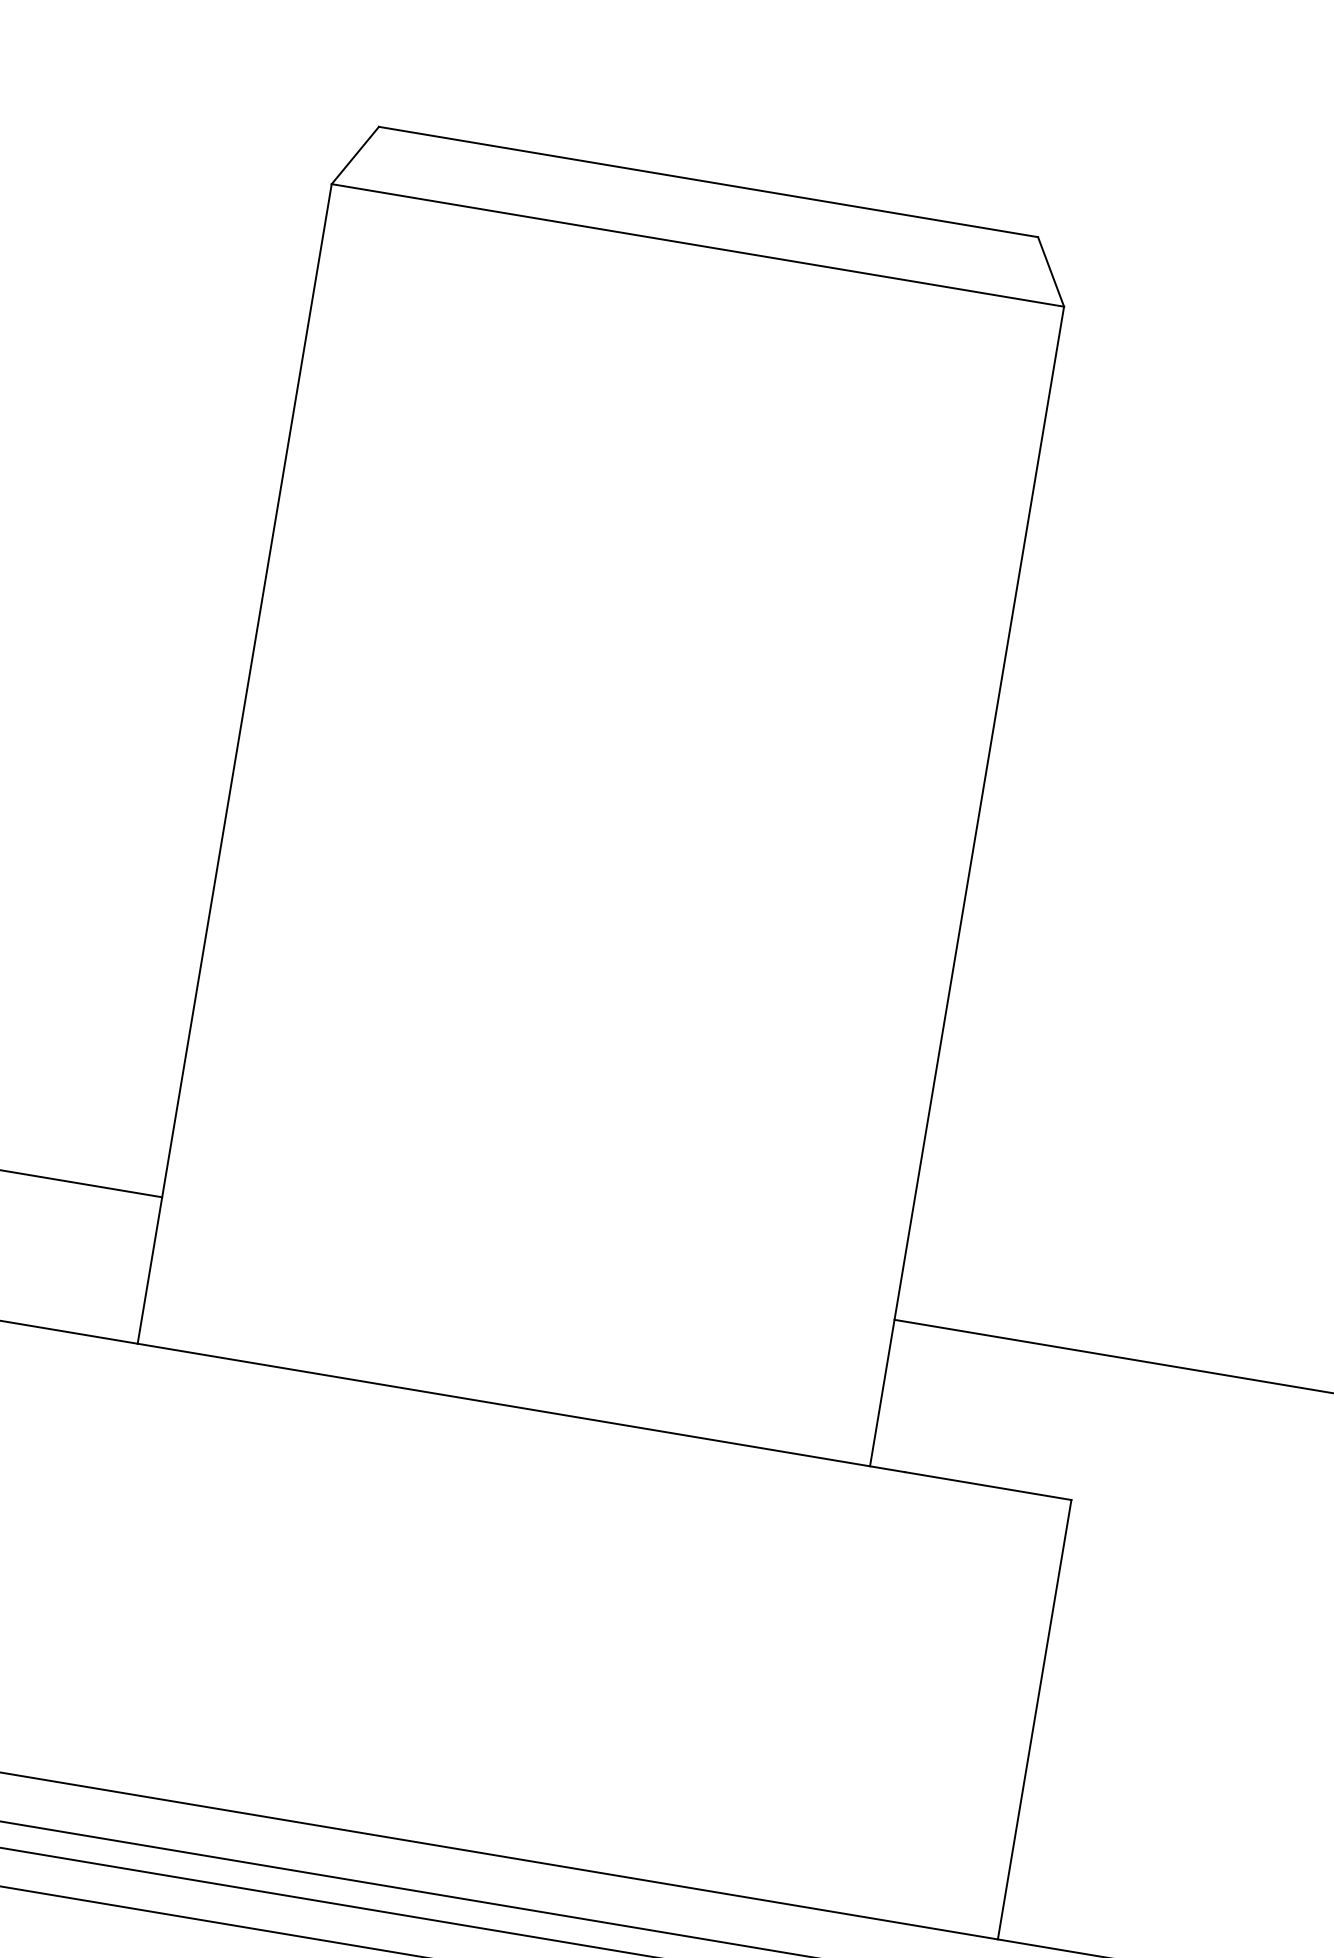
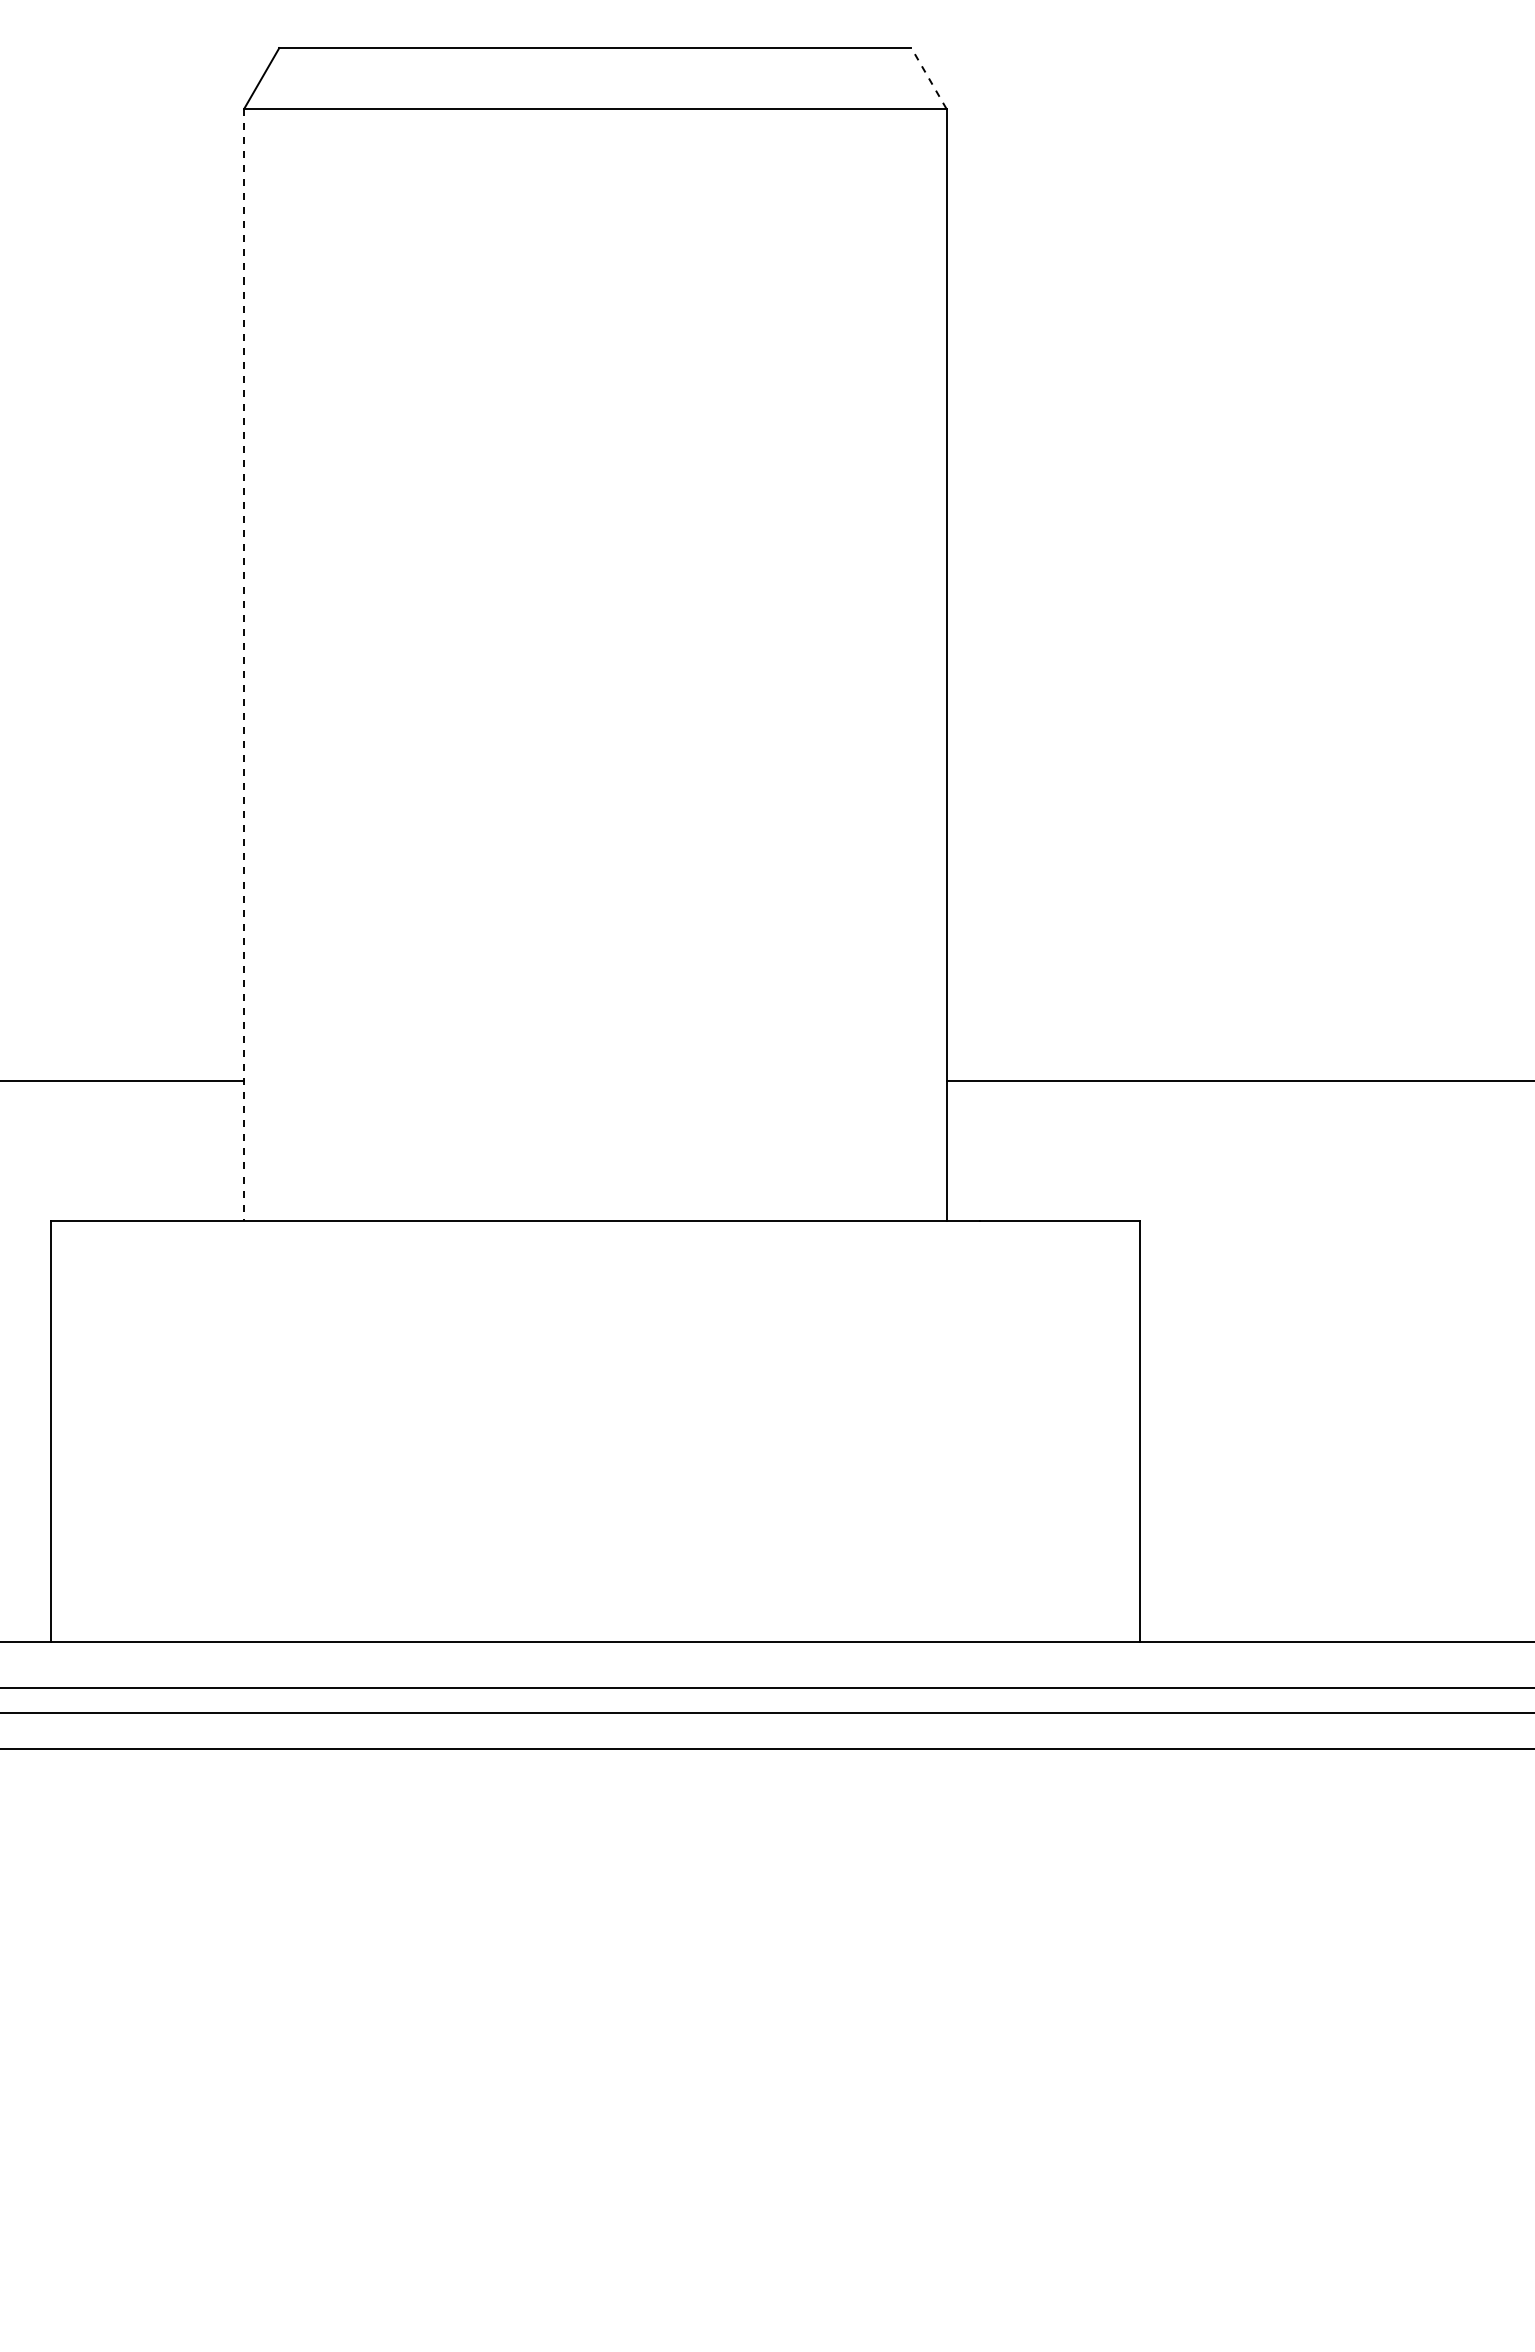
line: (1050, 271) -> (928, 78), solid -> dashed
line: (234, 764) -> (244, 665), solid -> dashed

